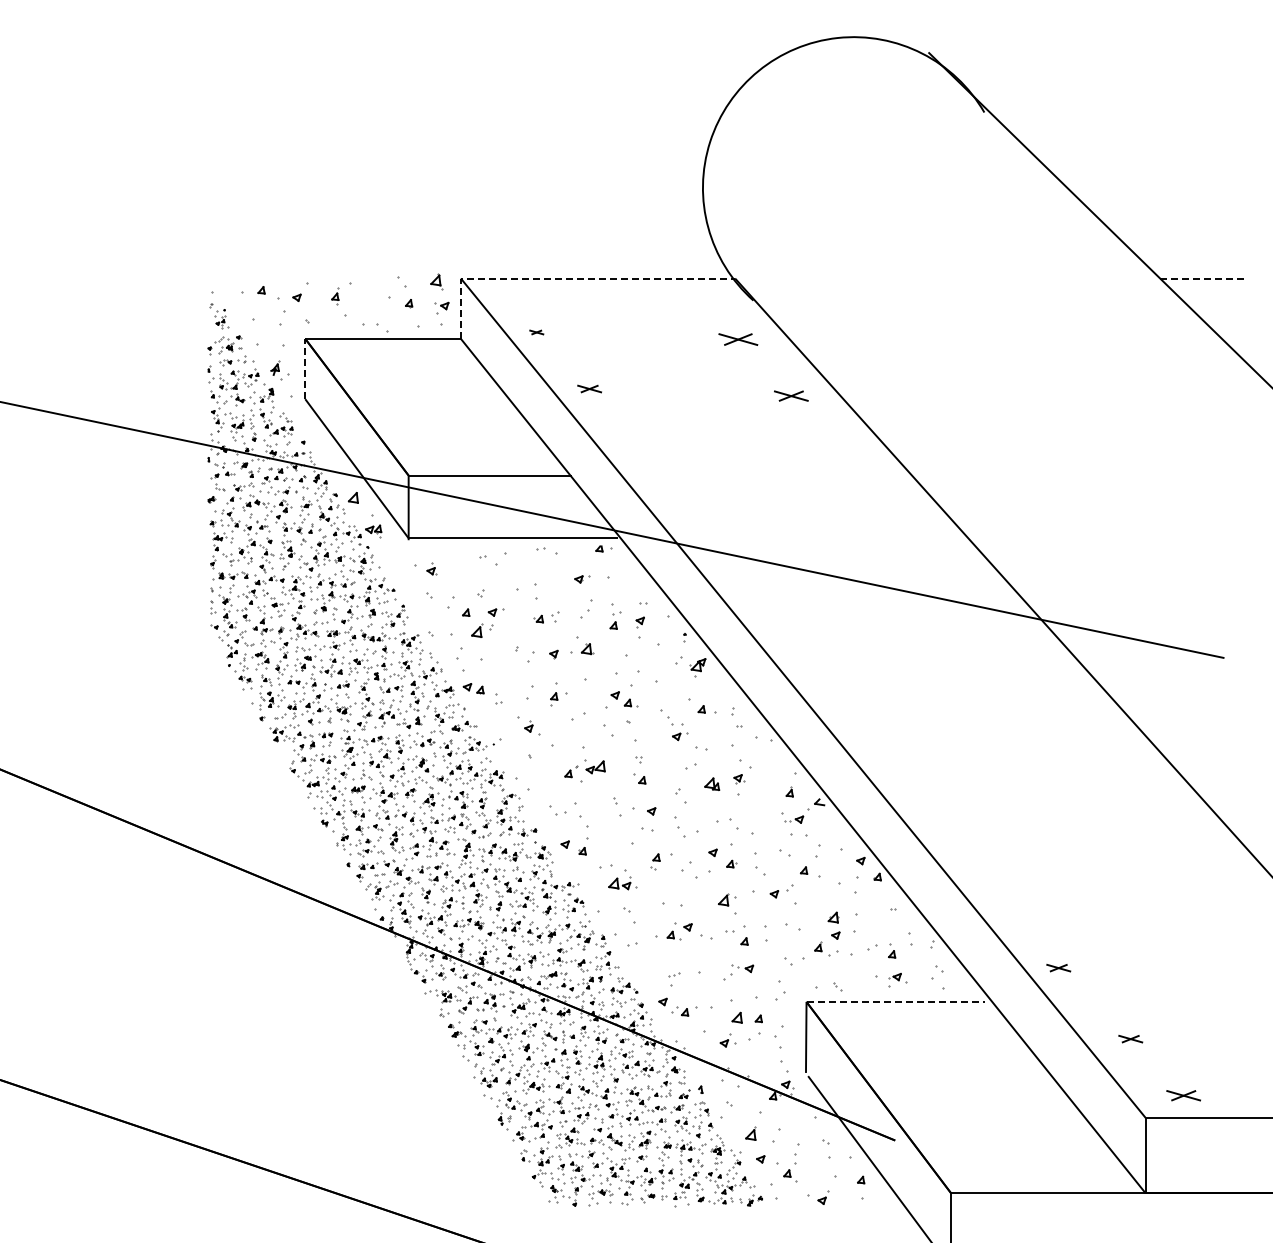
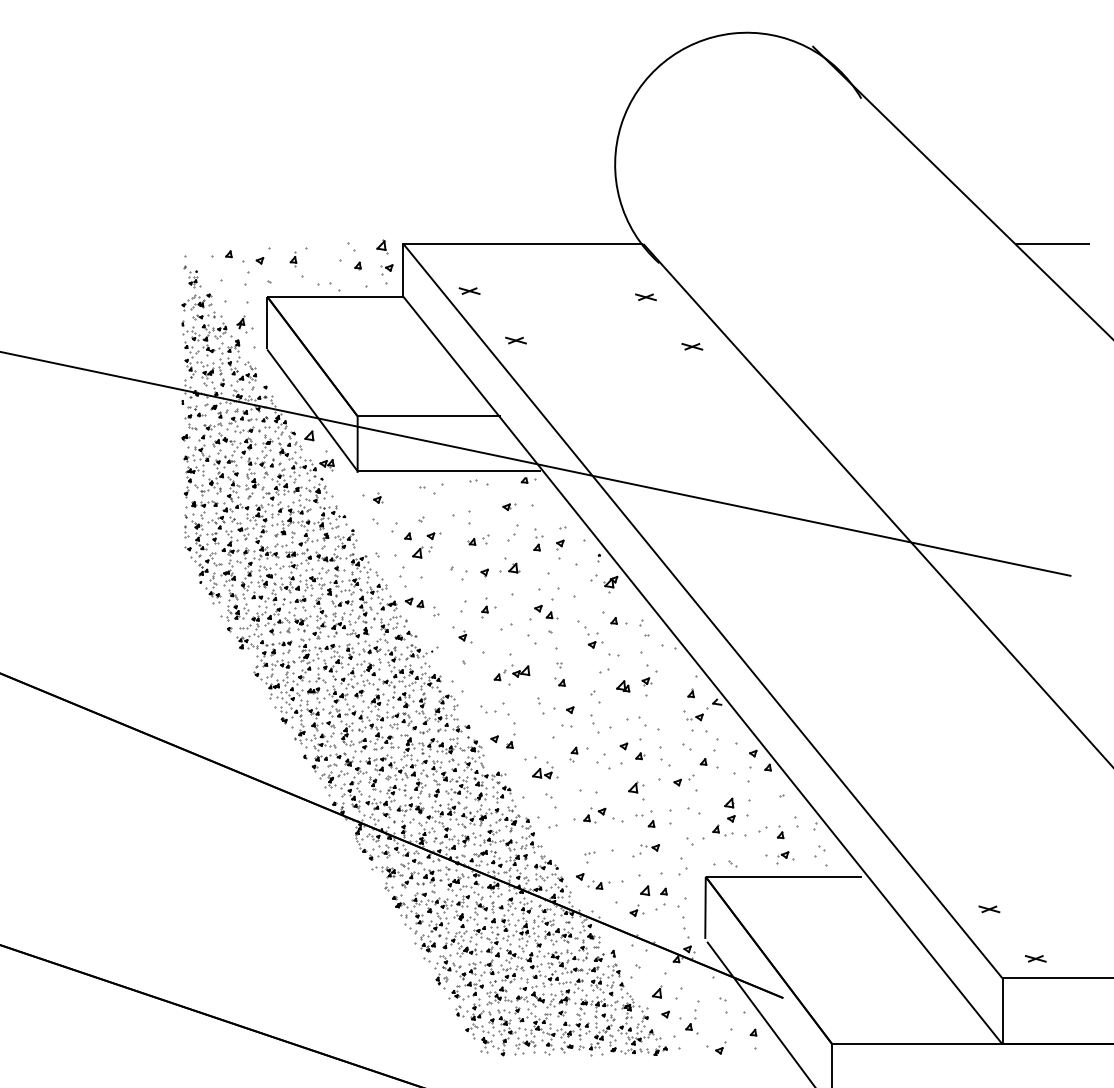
line: (567, 278) -> (496, 243), dashed -> solid
line: (1202, 278) -> (1052, 243), dashed -> solid
part: (536, 332) -> (469, 291), size x1.67
part: (737, 339) -> (645, 297), size x0.62
line: (305, 368) -> (267, 322), dashed -> solid
part: (790, 395) -> (691, 346), size x0.71
part: (1058, 968) -> (926, 847), removed
line: (896, 1001) -> (784, 876), dashed -> solid
part: (1183, 1095) -> (1035, 958), size x0.71

